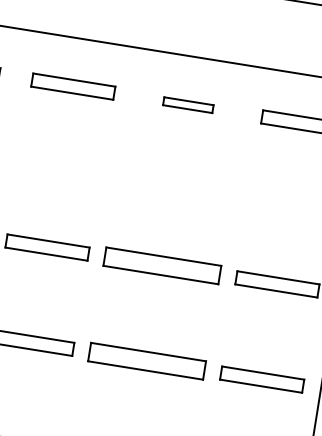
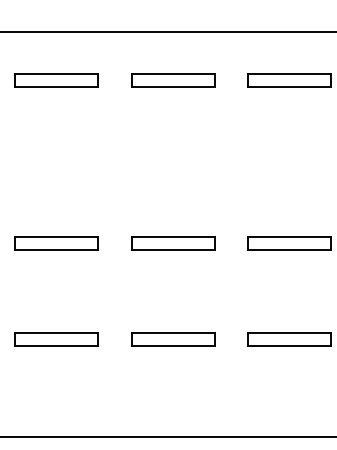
part: (188, 105) -> (173, 80), size x1.67
part: (162, 266) -> (173, 243), size x0.71
part: (147, 361) -> (173, 339), size x0.71

